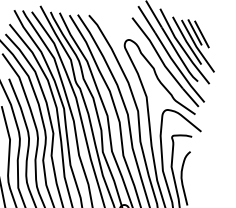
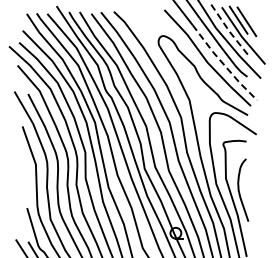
line: (186, 41) -> (229, 31), solid -> dashed
line: (178, 69) -> (223, 64), solid -> dashed

